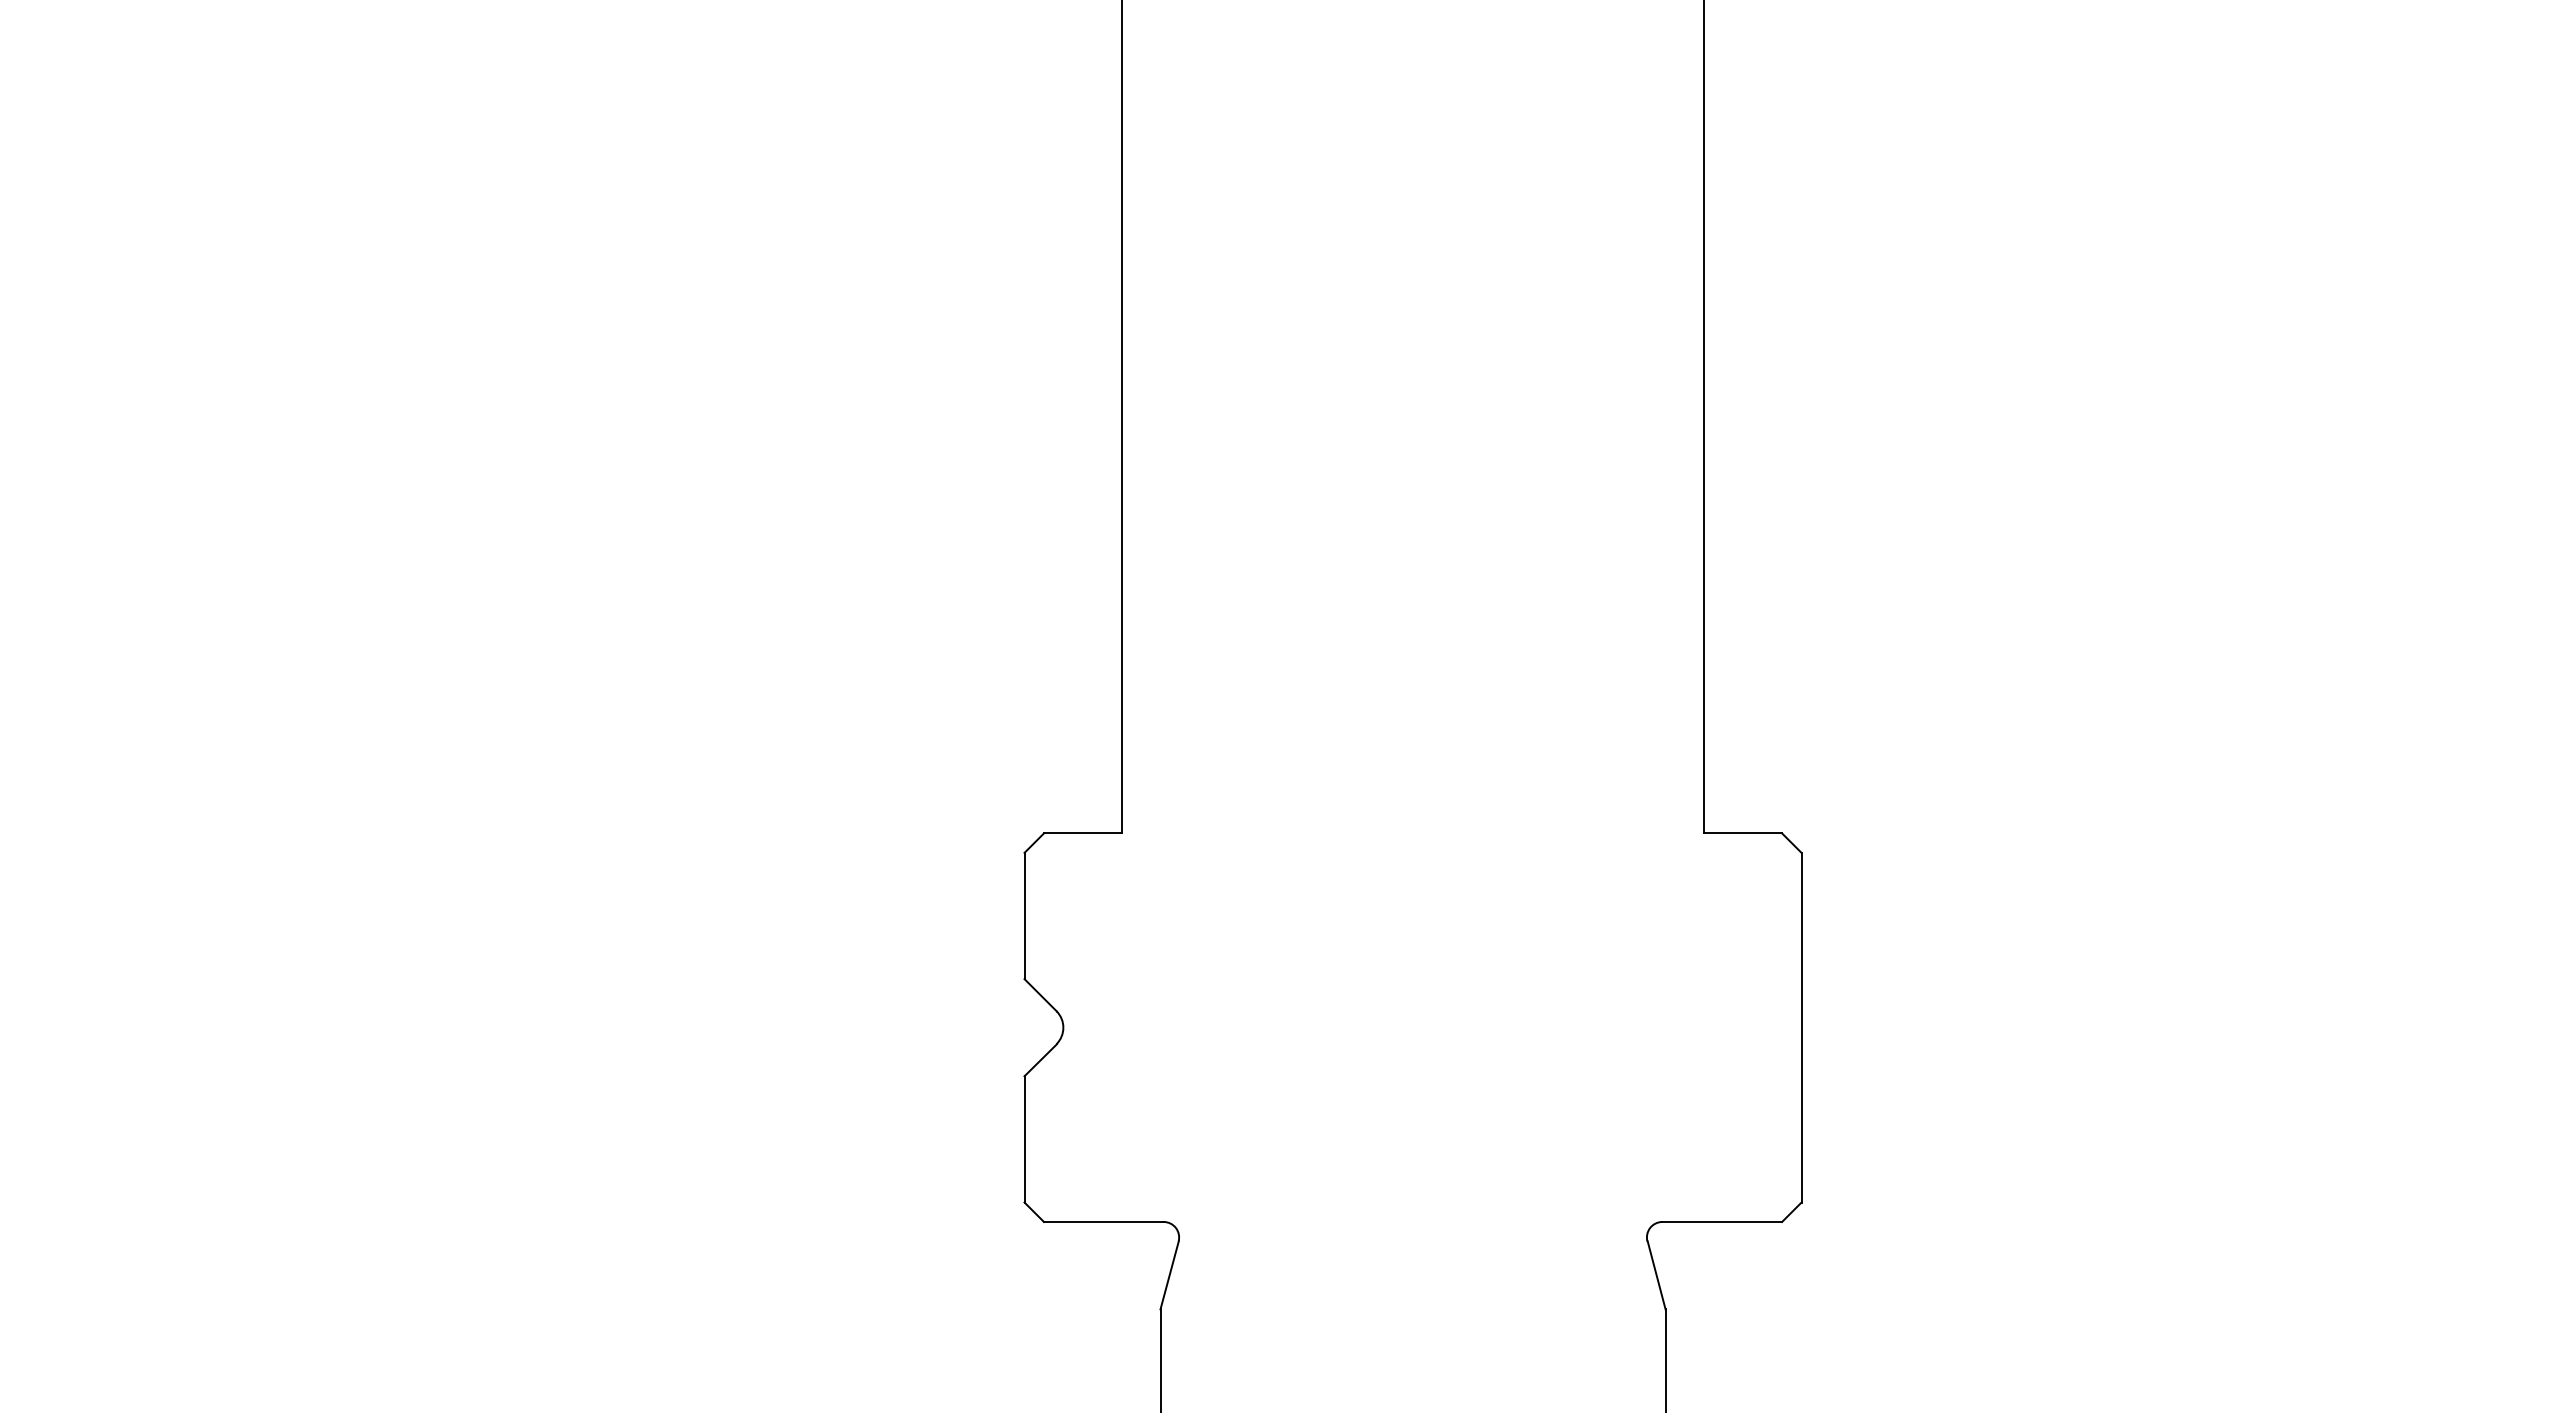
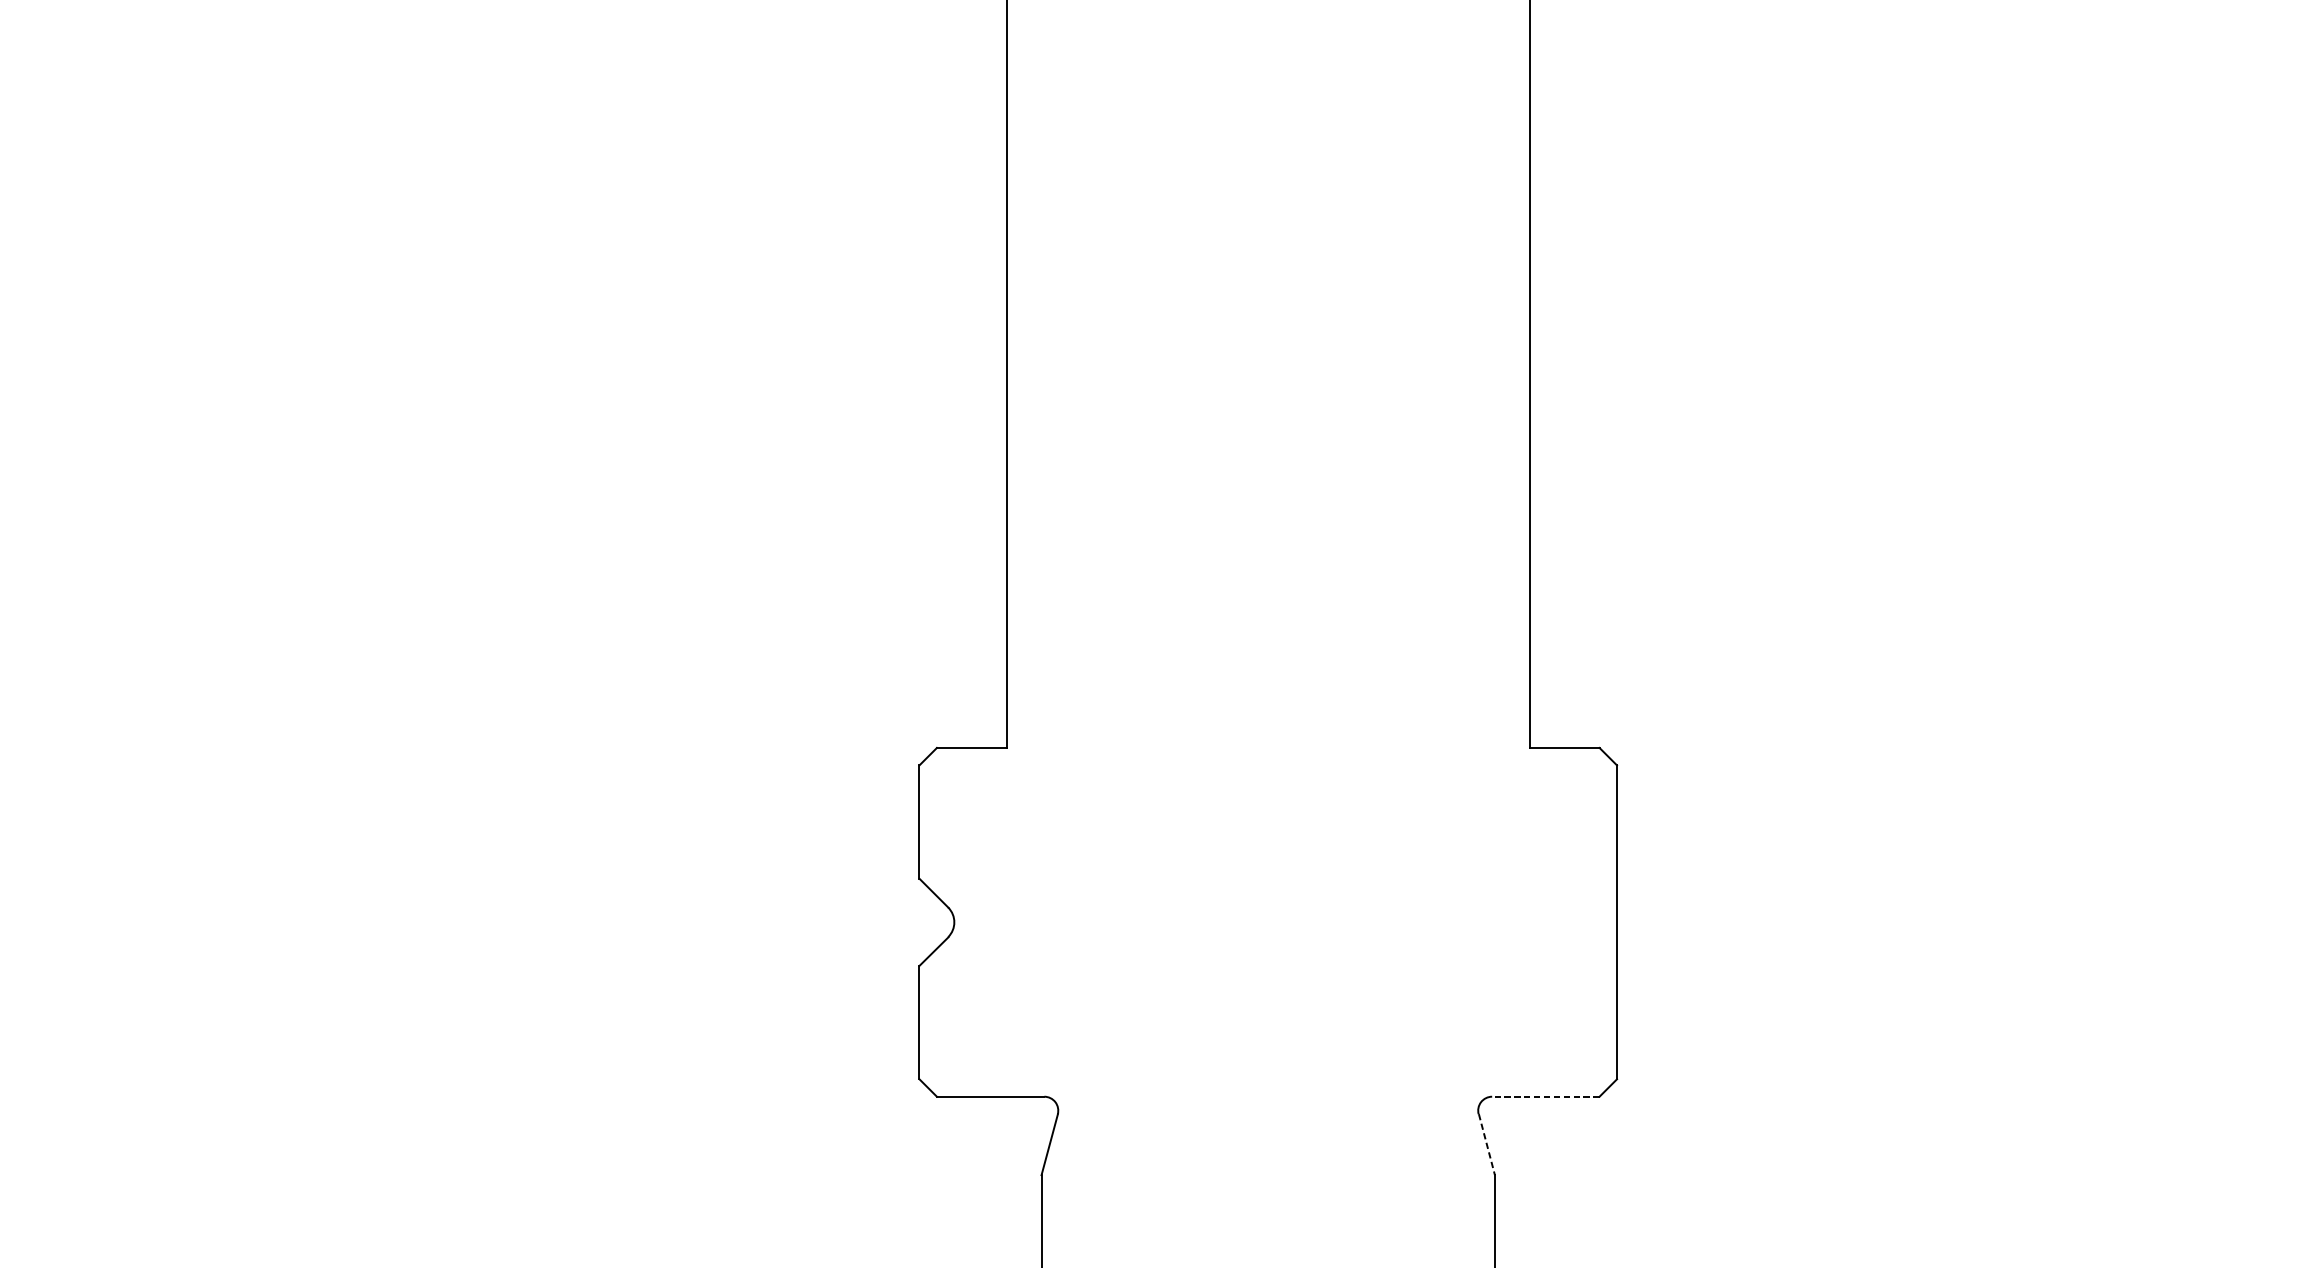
line: (1722, 1221) -> (1546, 1096), solid -> dashed
line: (1656, 1275) -> (1486, 1144), solid -> dashed

